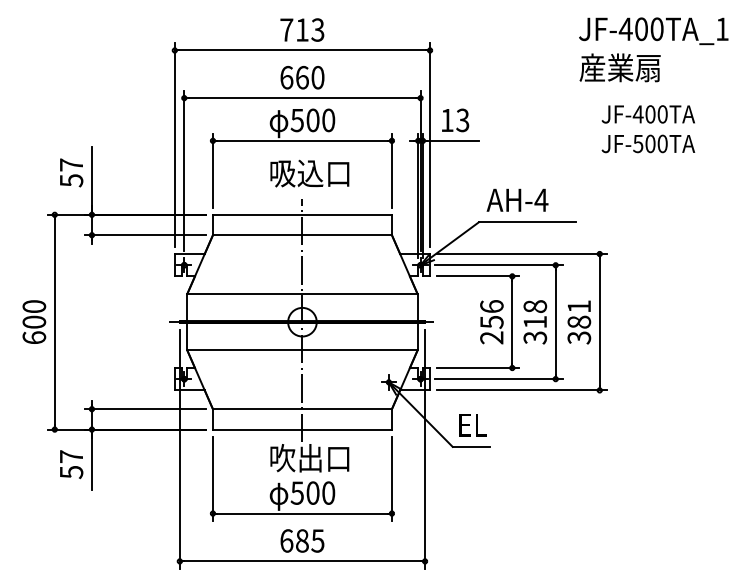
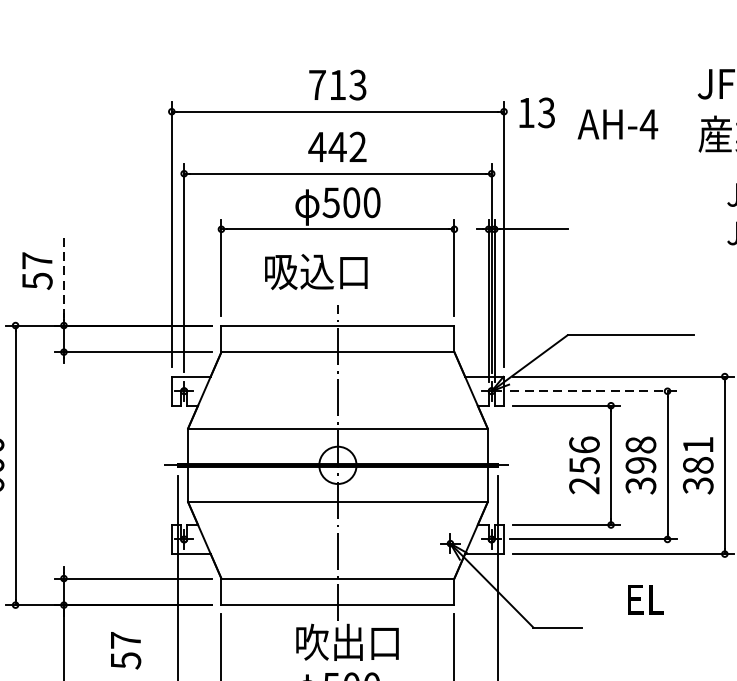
text: (301, 77) -> (336, 146), 660 -> 442
text: (455, 120) -> (537, 113), moved
text: (309, 173) -> (315, 271), moved
line: (91, 181) -> (63, 282), solid -> dashed
text: (517, 199) -> (617, 123), moved
line: (498, 265) -> (593, 391), solid -> dashed
text: (535, 322) -> (641, 465), 318 -> 398
text: (472, 425) -> (645, 599), moved
text: (71, 464) -> (125, 650), moved

